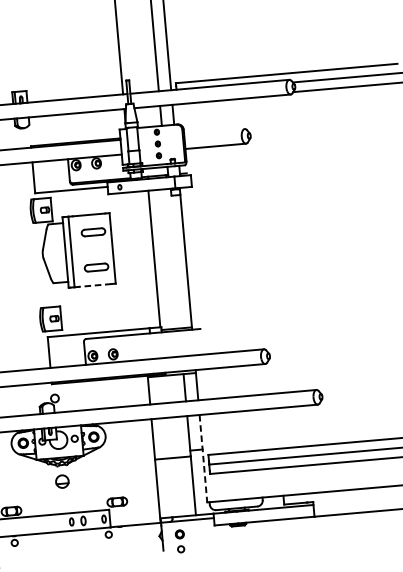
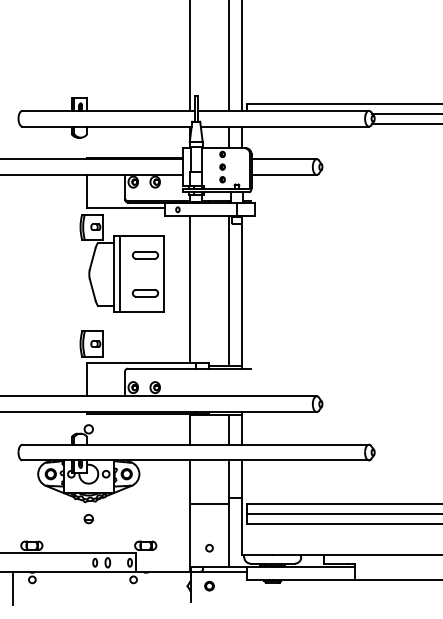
line: (213, 132) -> (283, 159), added
line: (154, 258) -> (190, 289), moved
line: (173, 259) -> (228, 291), added
line: (95, 285) -> (142, 312), dashed -> solid
line: (203, 459) -> (241, 508), dashed -> solid
part: (61, 482) -> (88, 519), size x0.62
circle: (181, 549) -> (209, 548), moved

